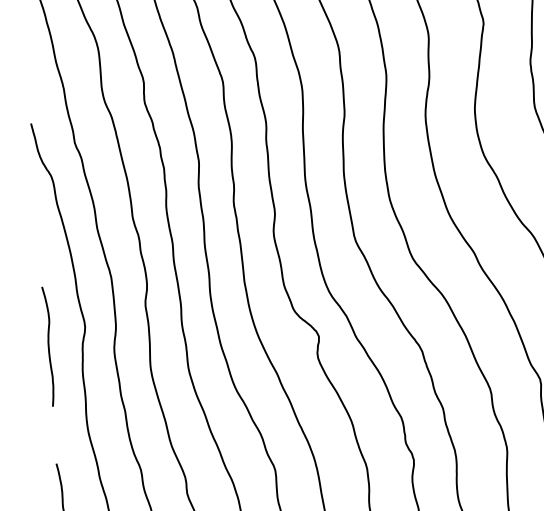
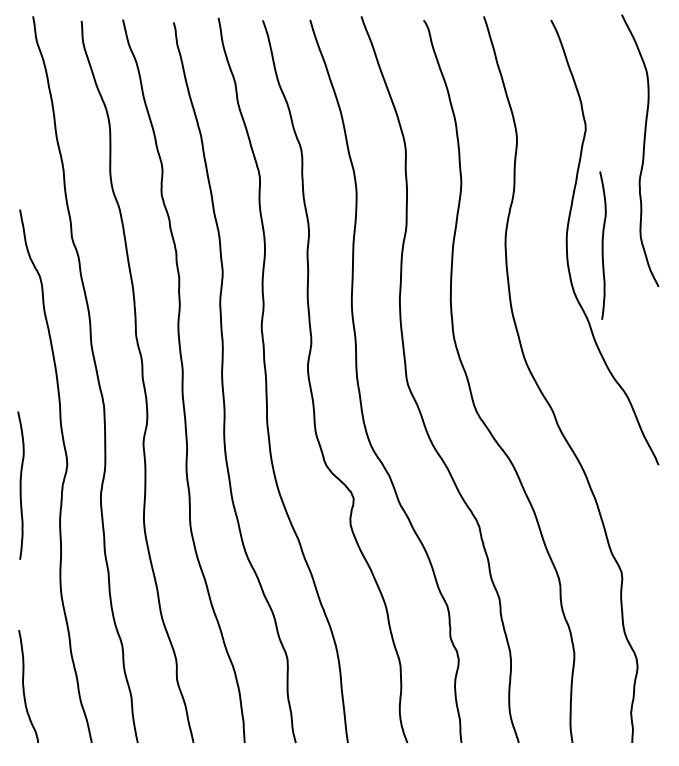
curve: (504, 116) -> (602, 245), added

